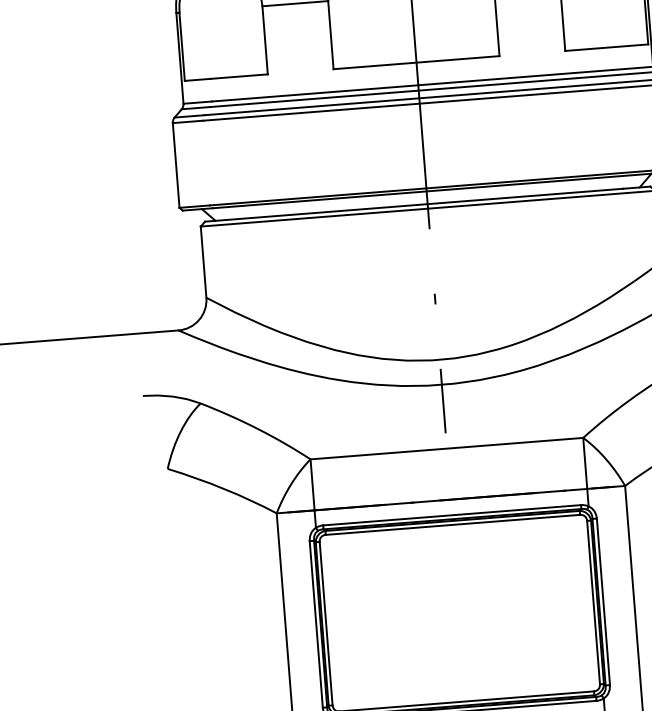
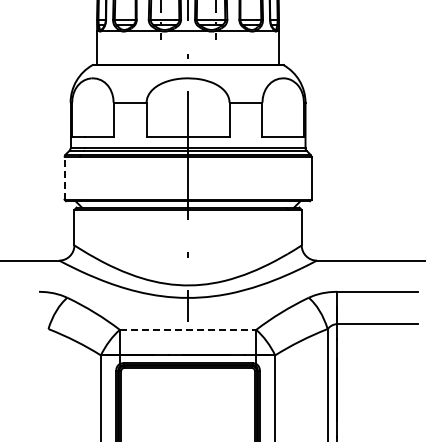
line: (176, 165) -> (64, 178), solid -> dashed
line: (447, 447) -> (188, 329), solid -> dashed

